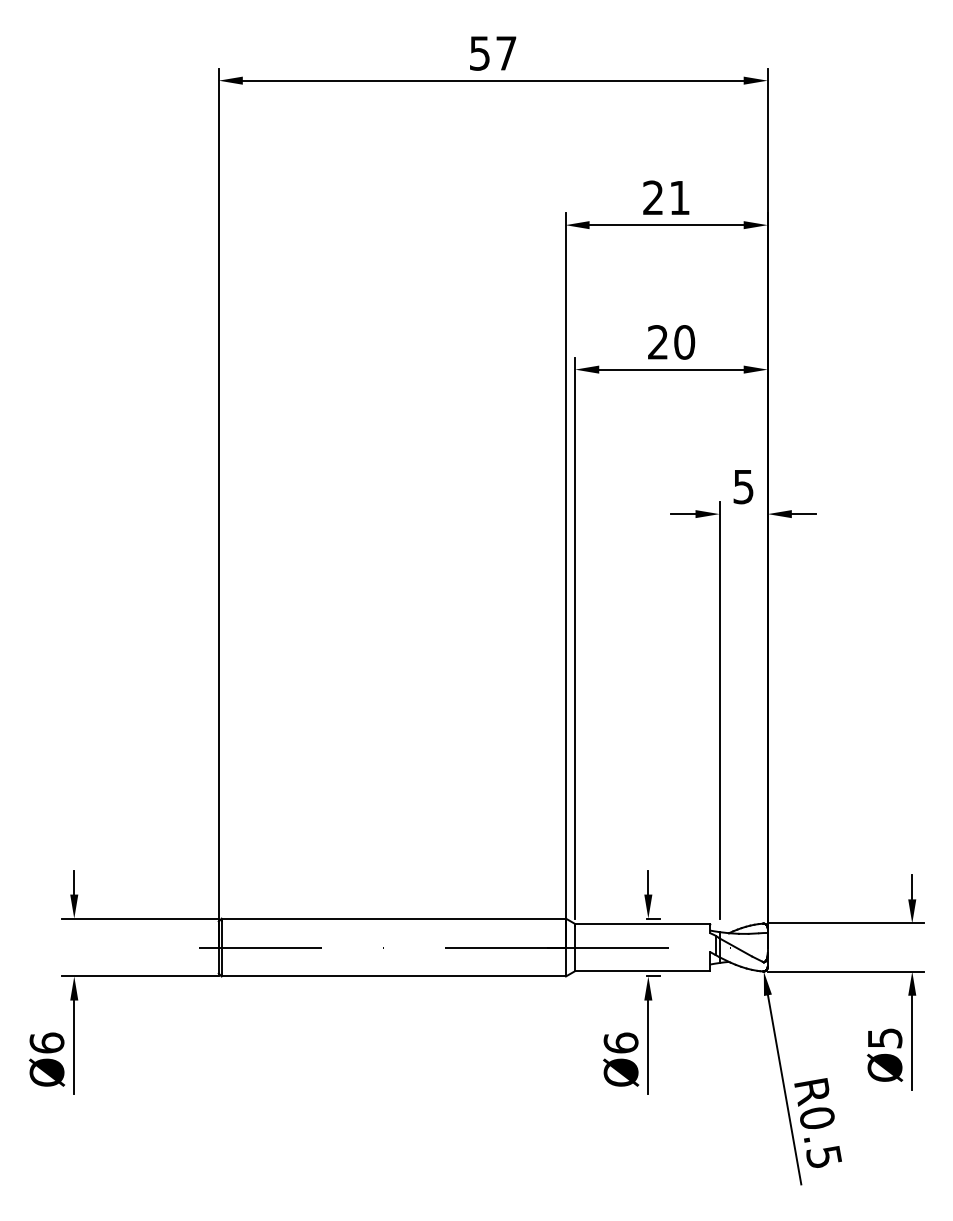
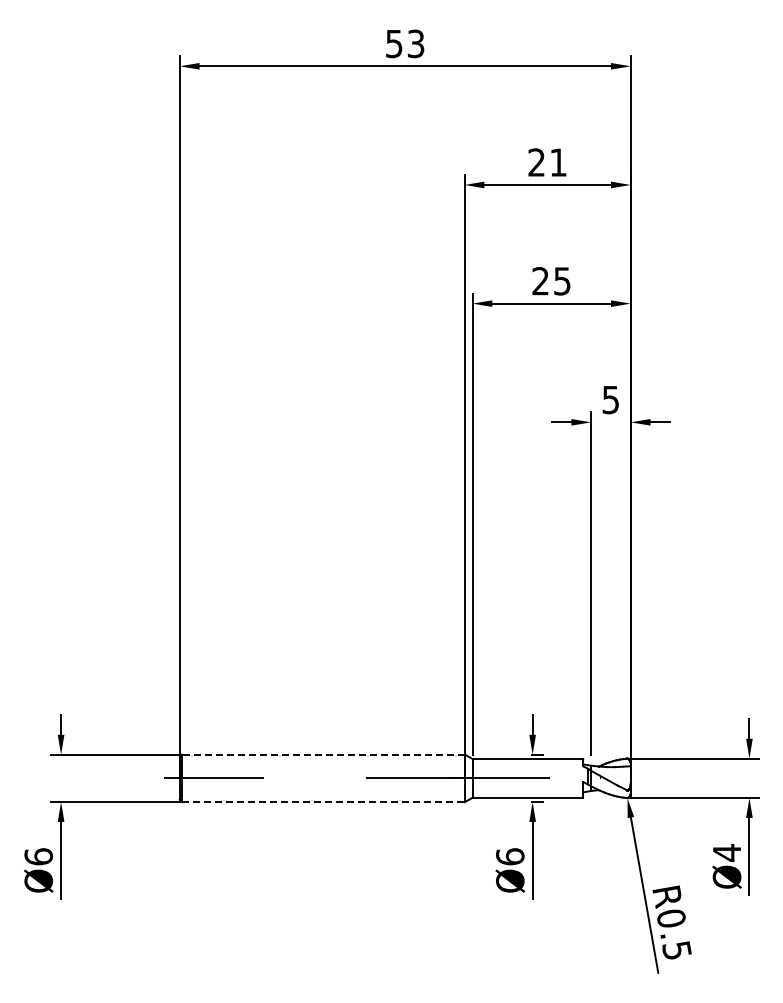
text: (505, 52) -> (415, 43), 57 -> 53
text: (684, 342) -> (562, 281), 20 -> 25
line: (392, 918) -> (322, 754), solid -> dashed
line: (393, 976) -> (323, 802), solid -> dashed
text: (885, 1039) -> (727, 853), Ø5 -> Ø4

